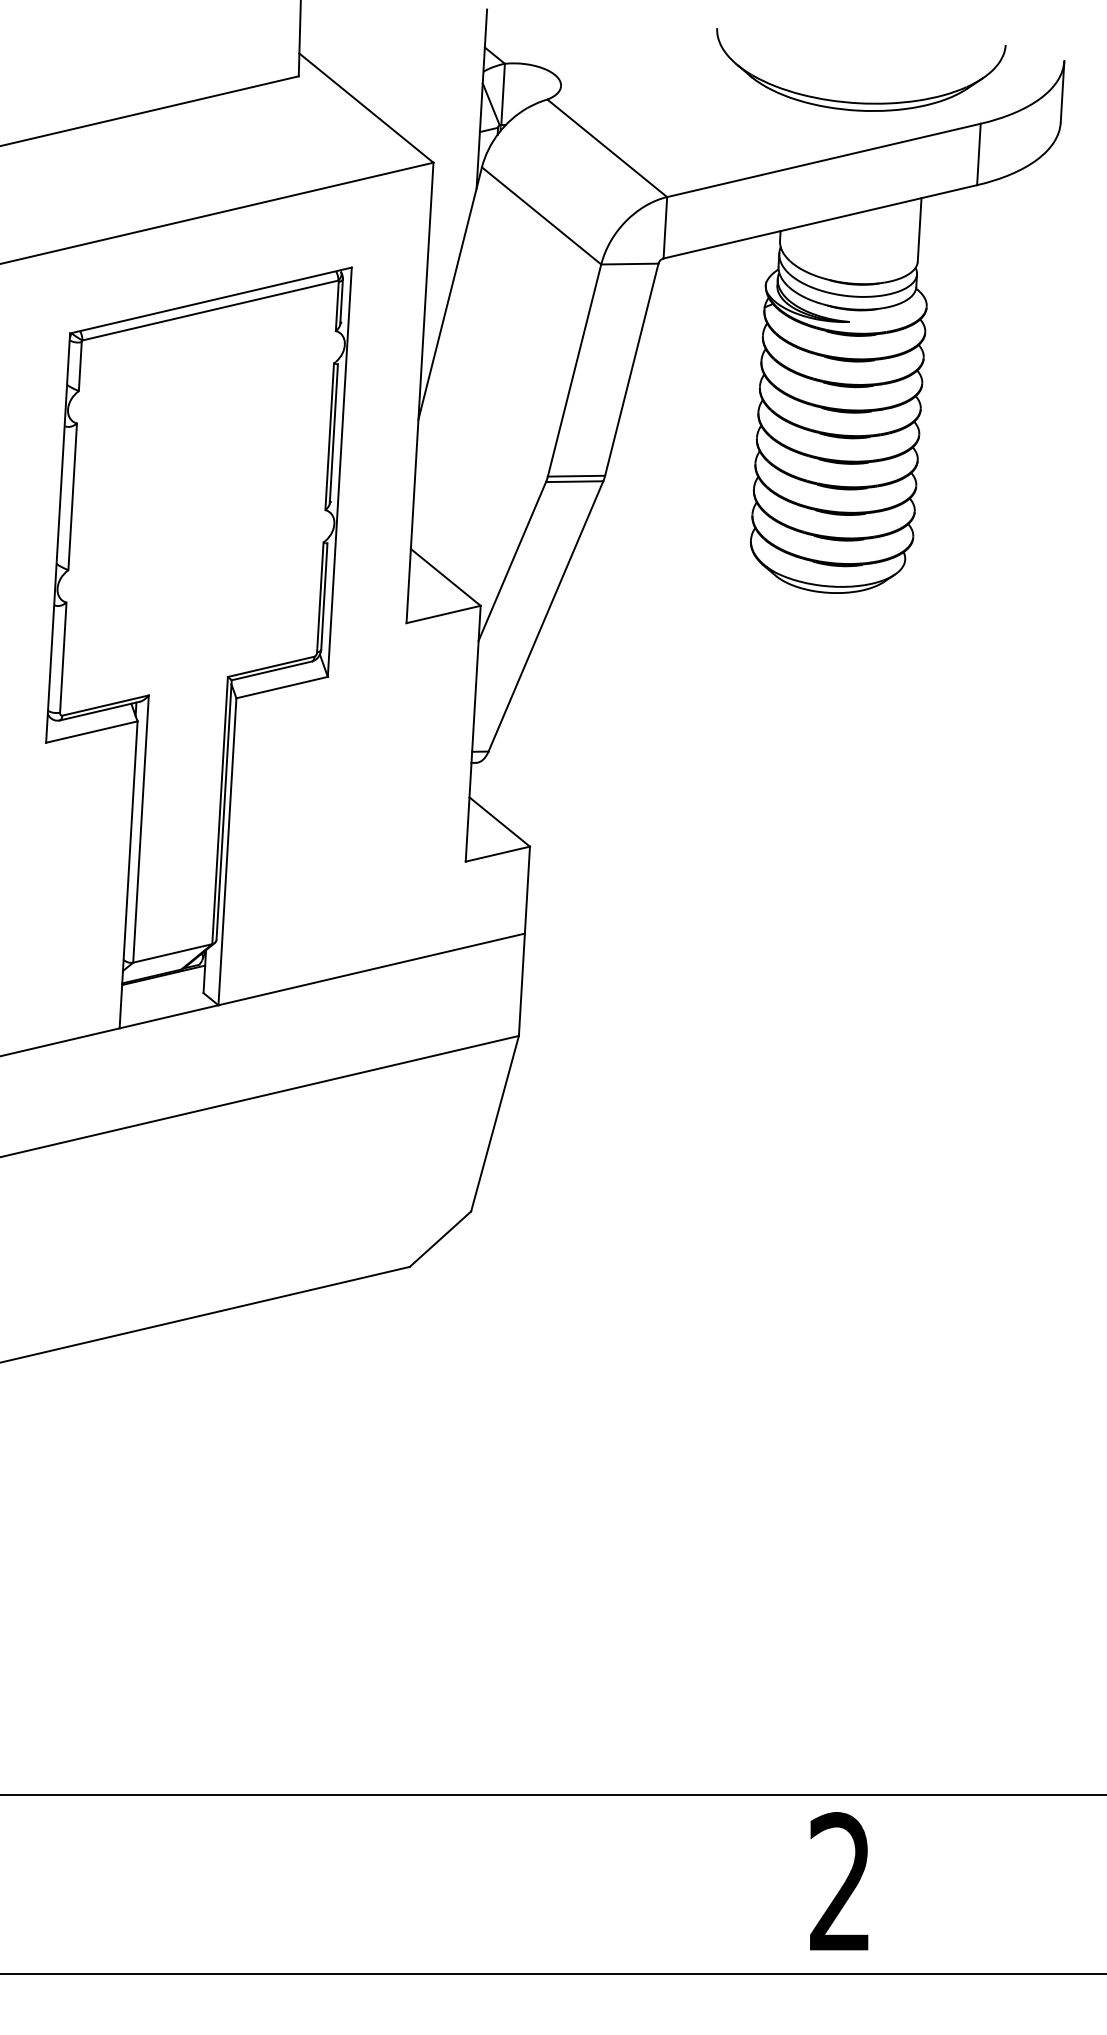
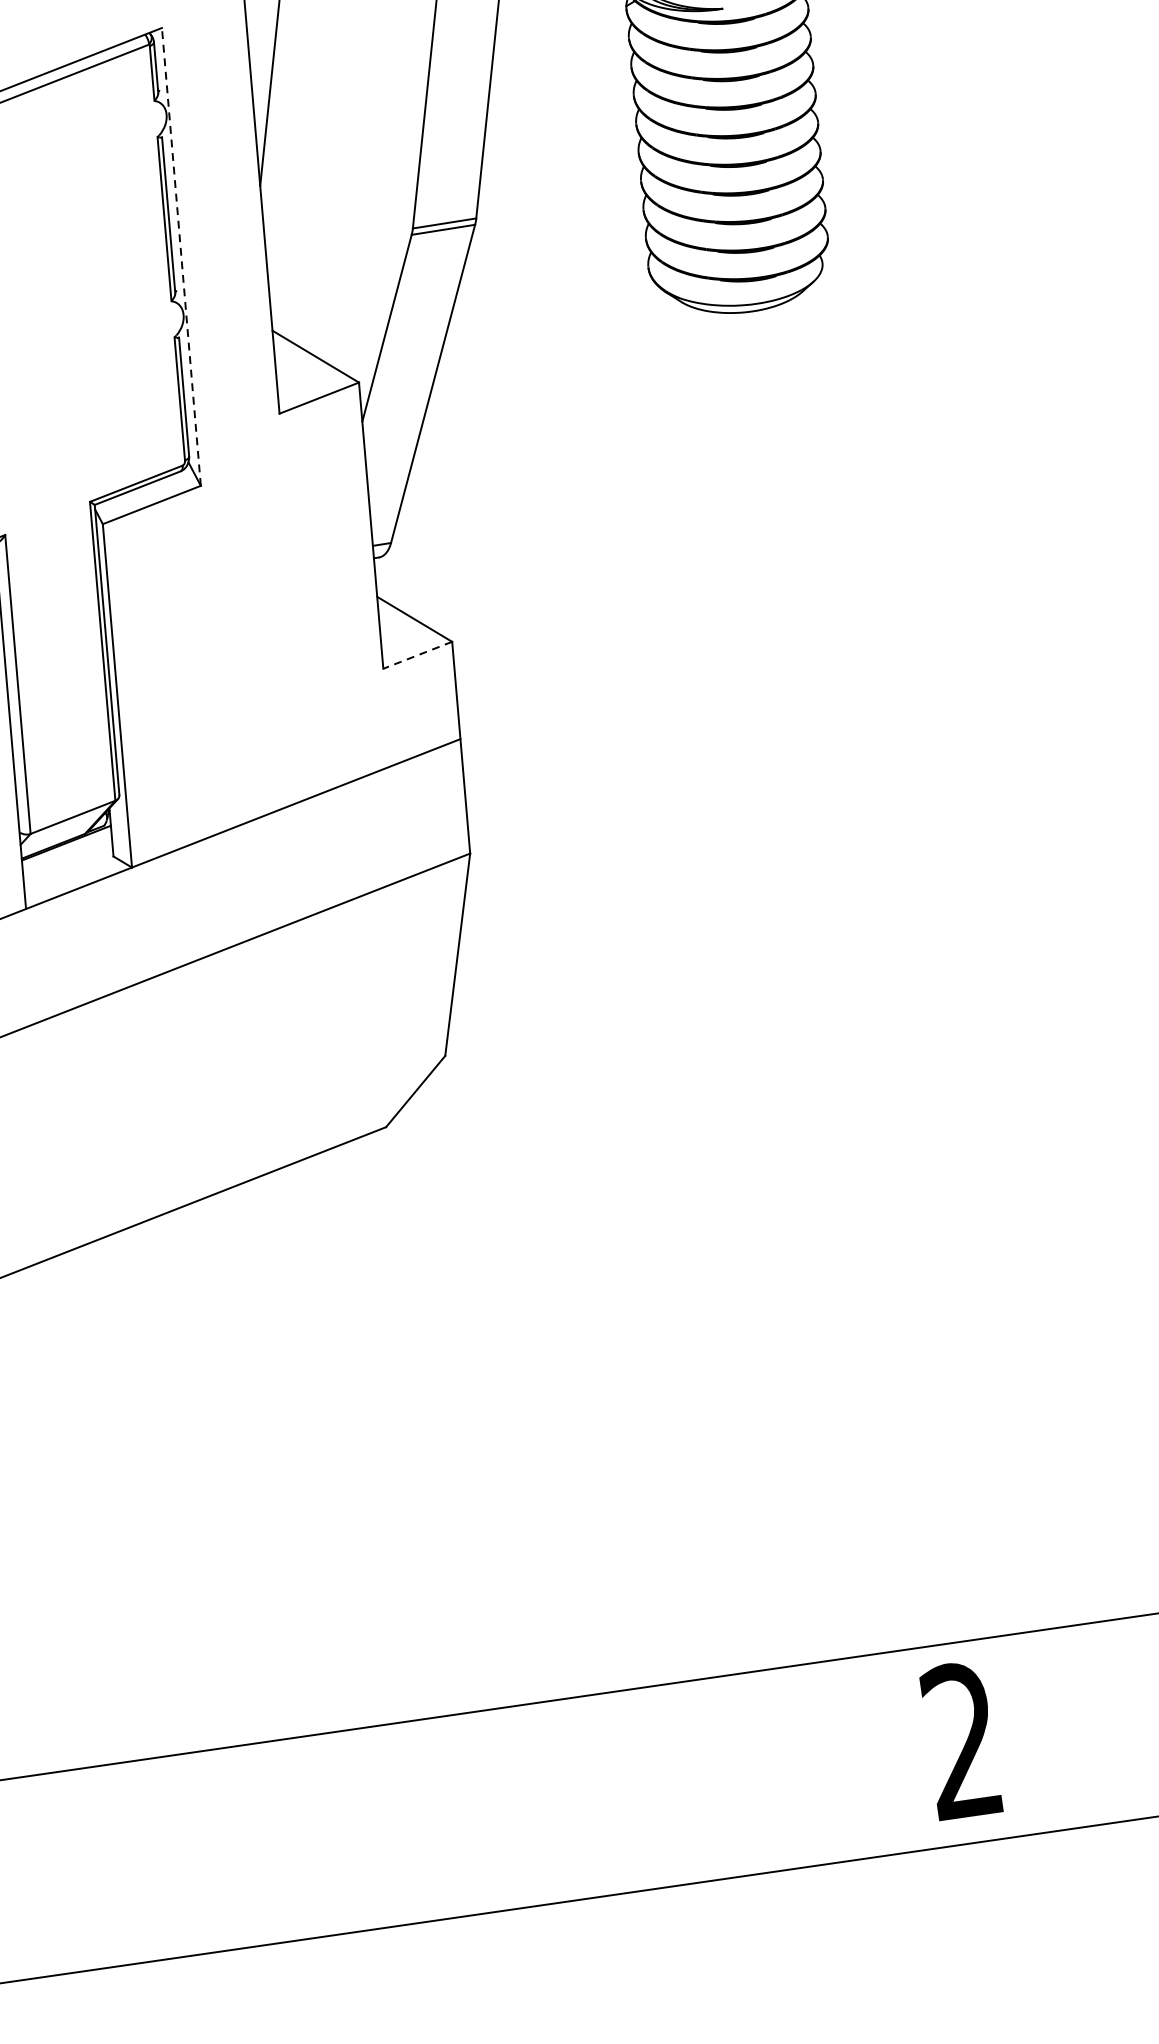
line: (339, 471) -> (180, 256), solid -> dashed
line: (497, 854) -> (417, 655), solid -> dashed

